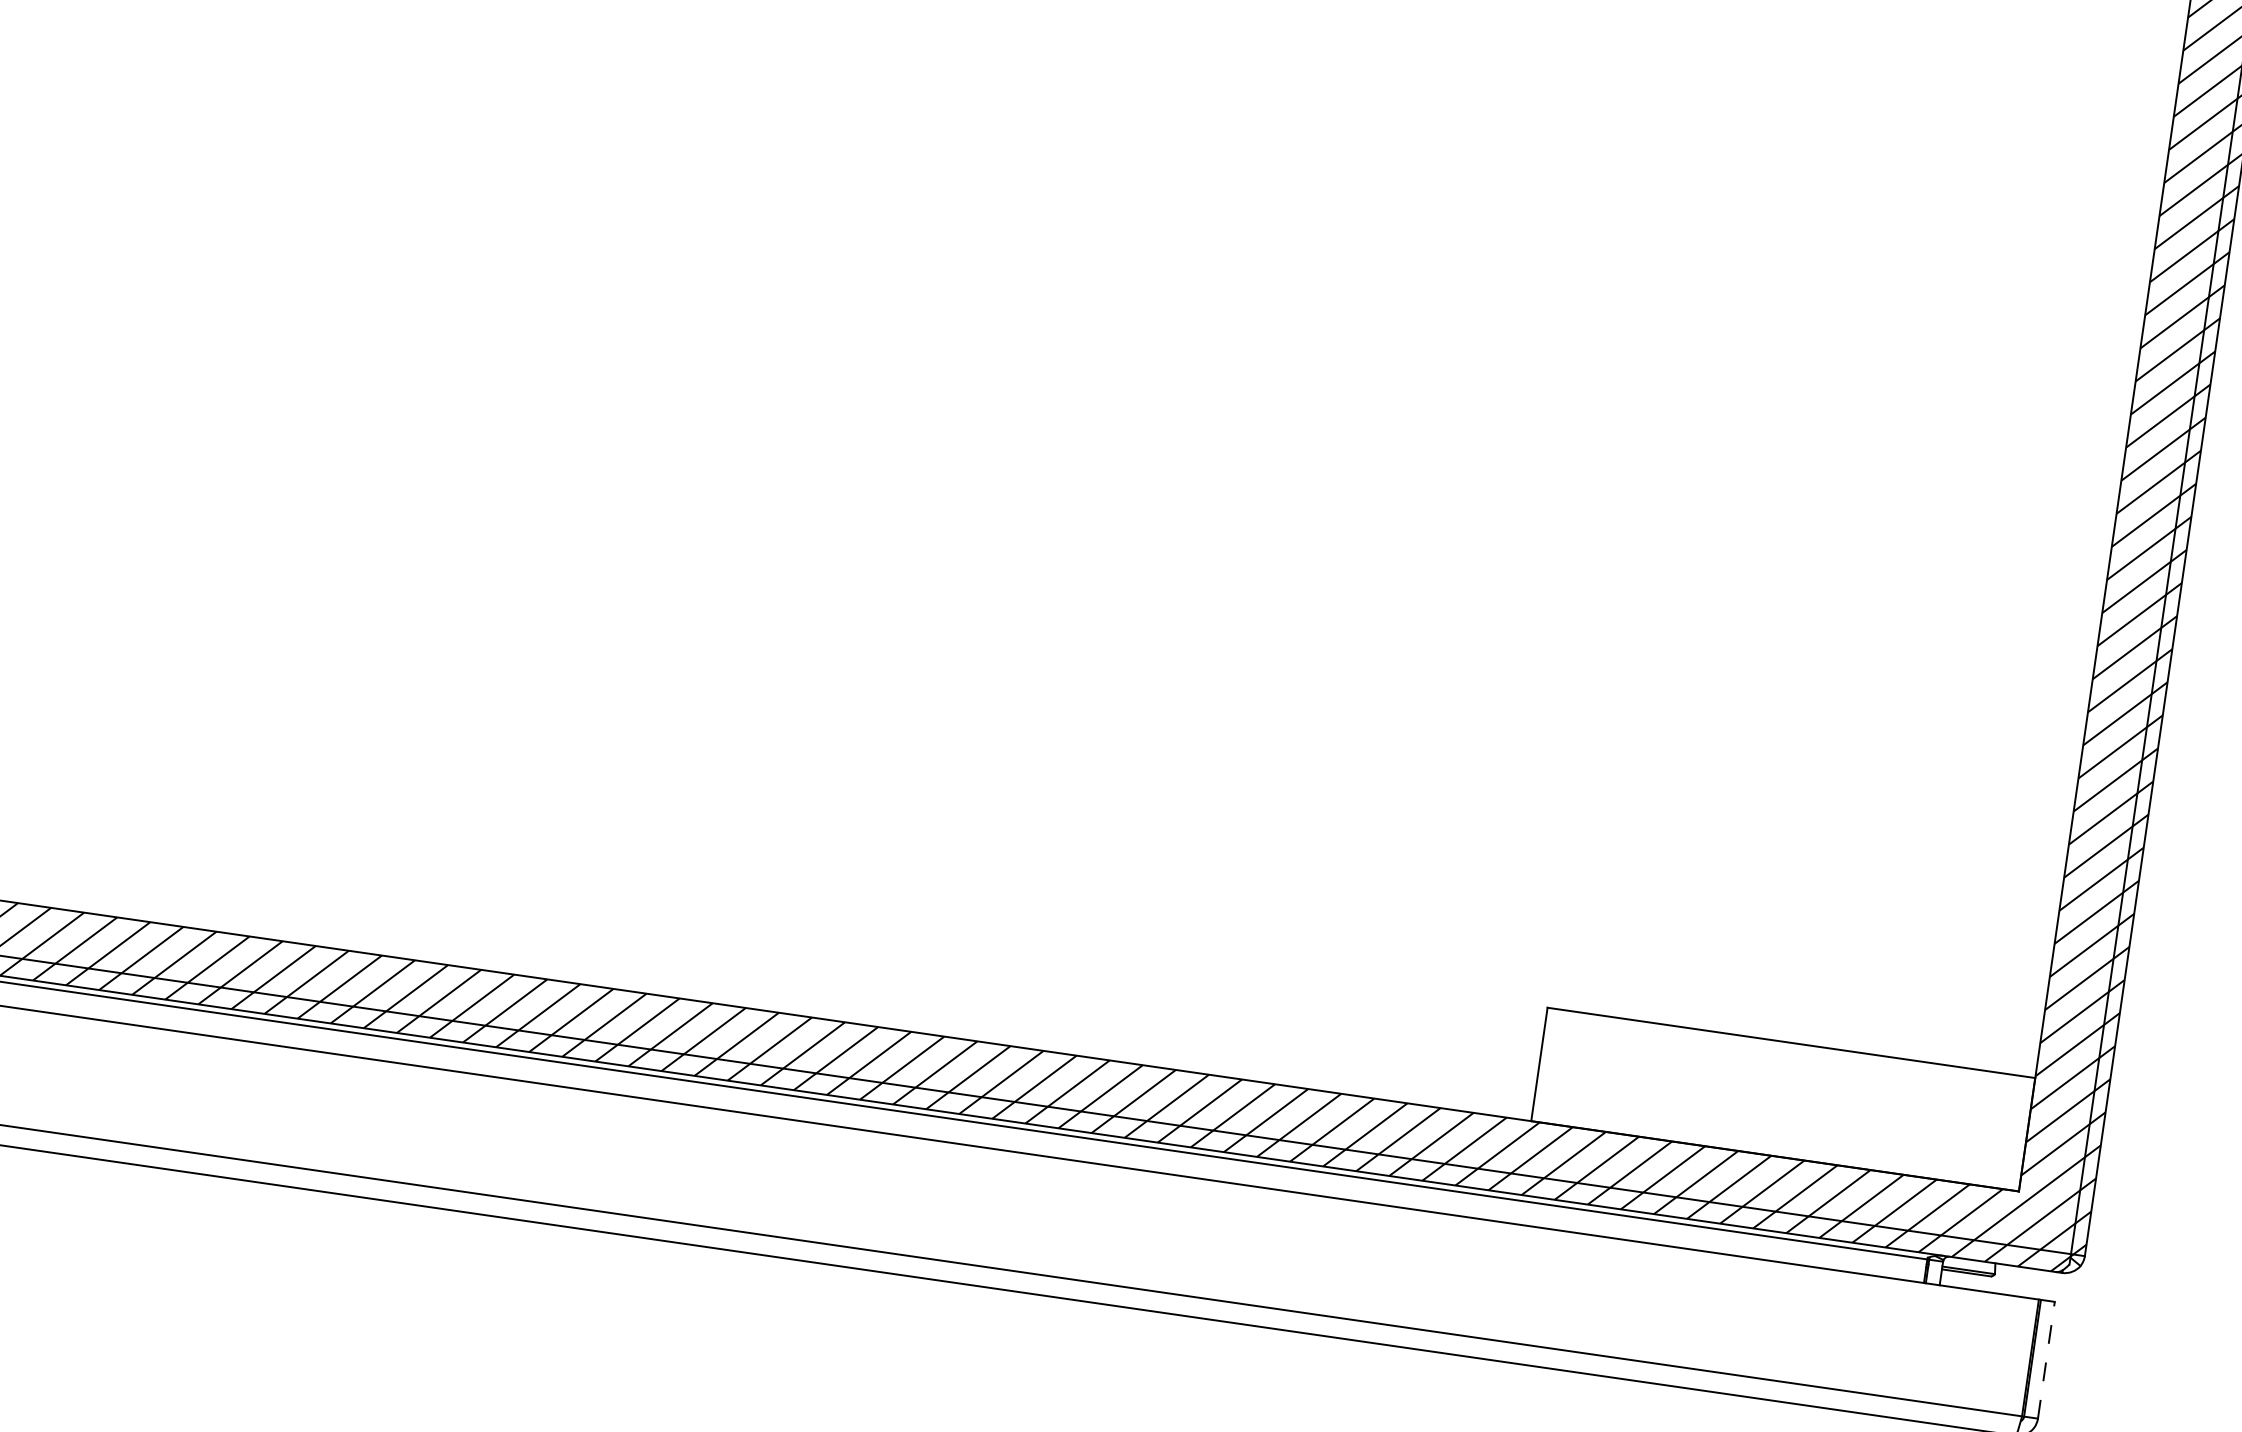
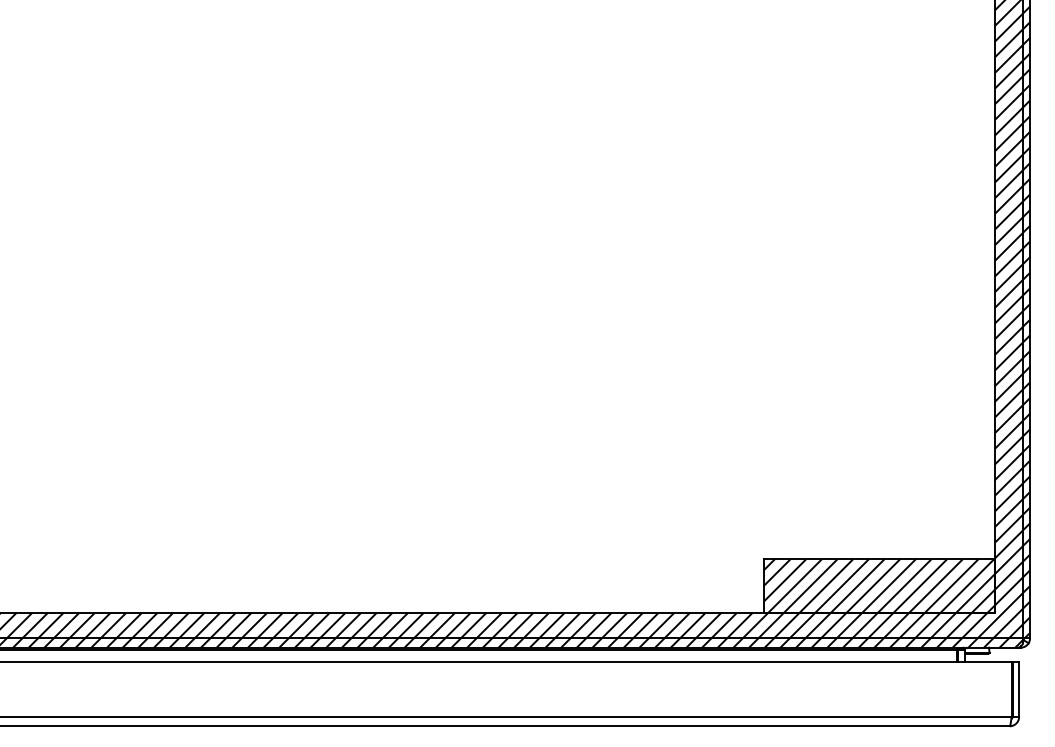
hatch: (1782, 1098) -> (879, 585), added
line: (2047, 1360) -> (1019, 689), dashed -> solid

